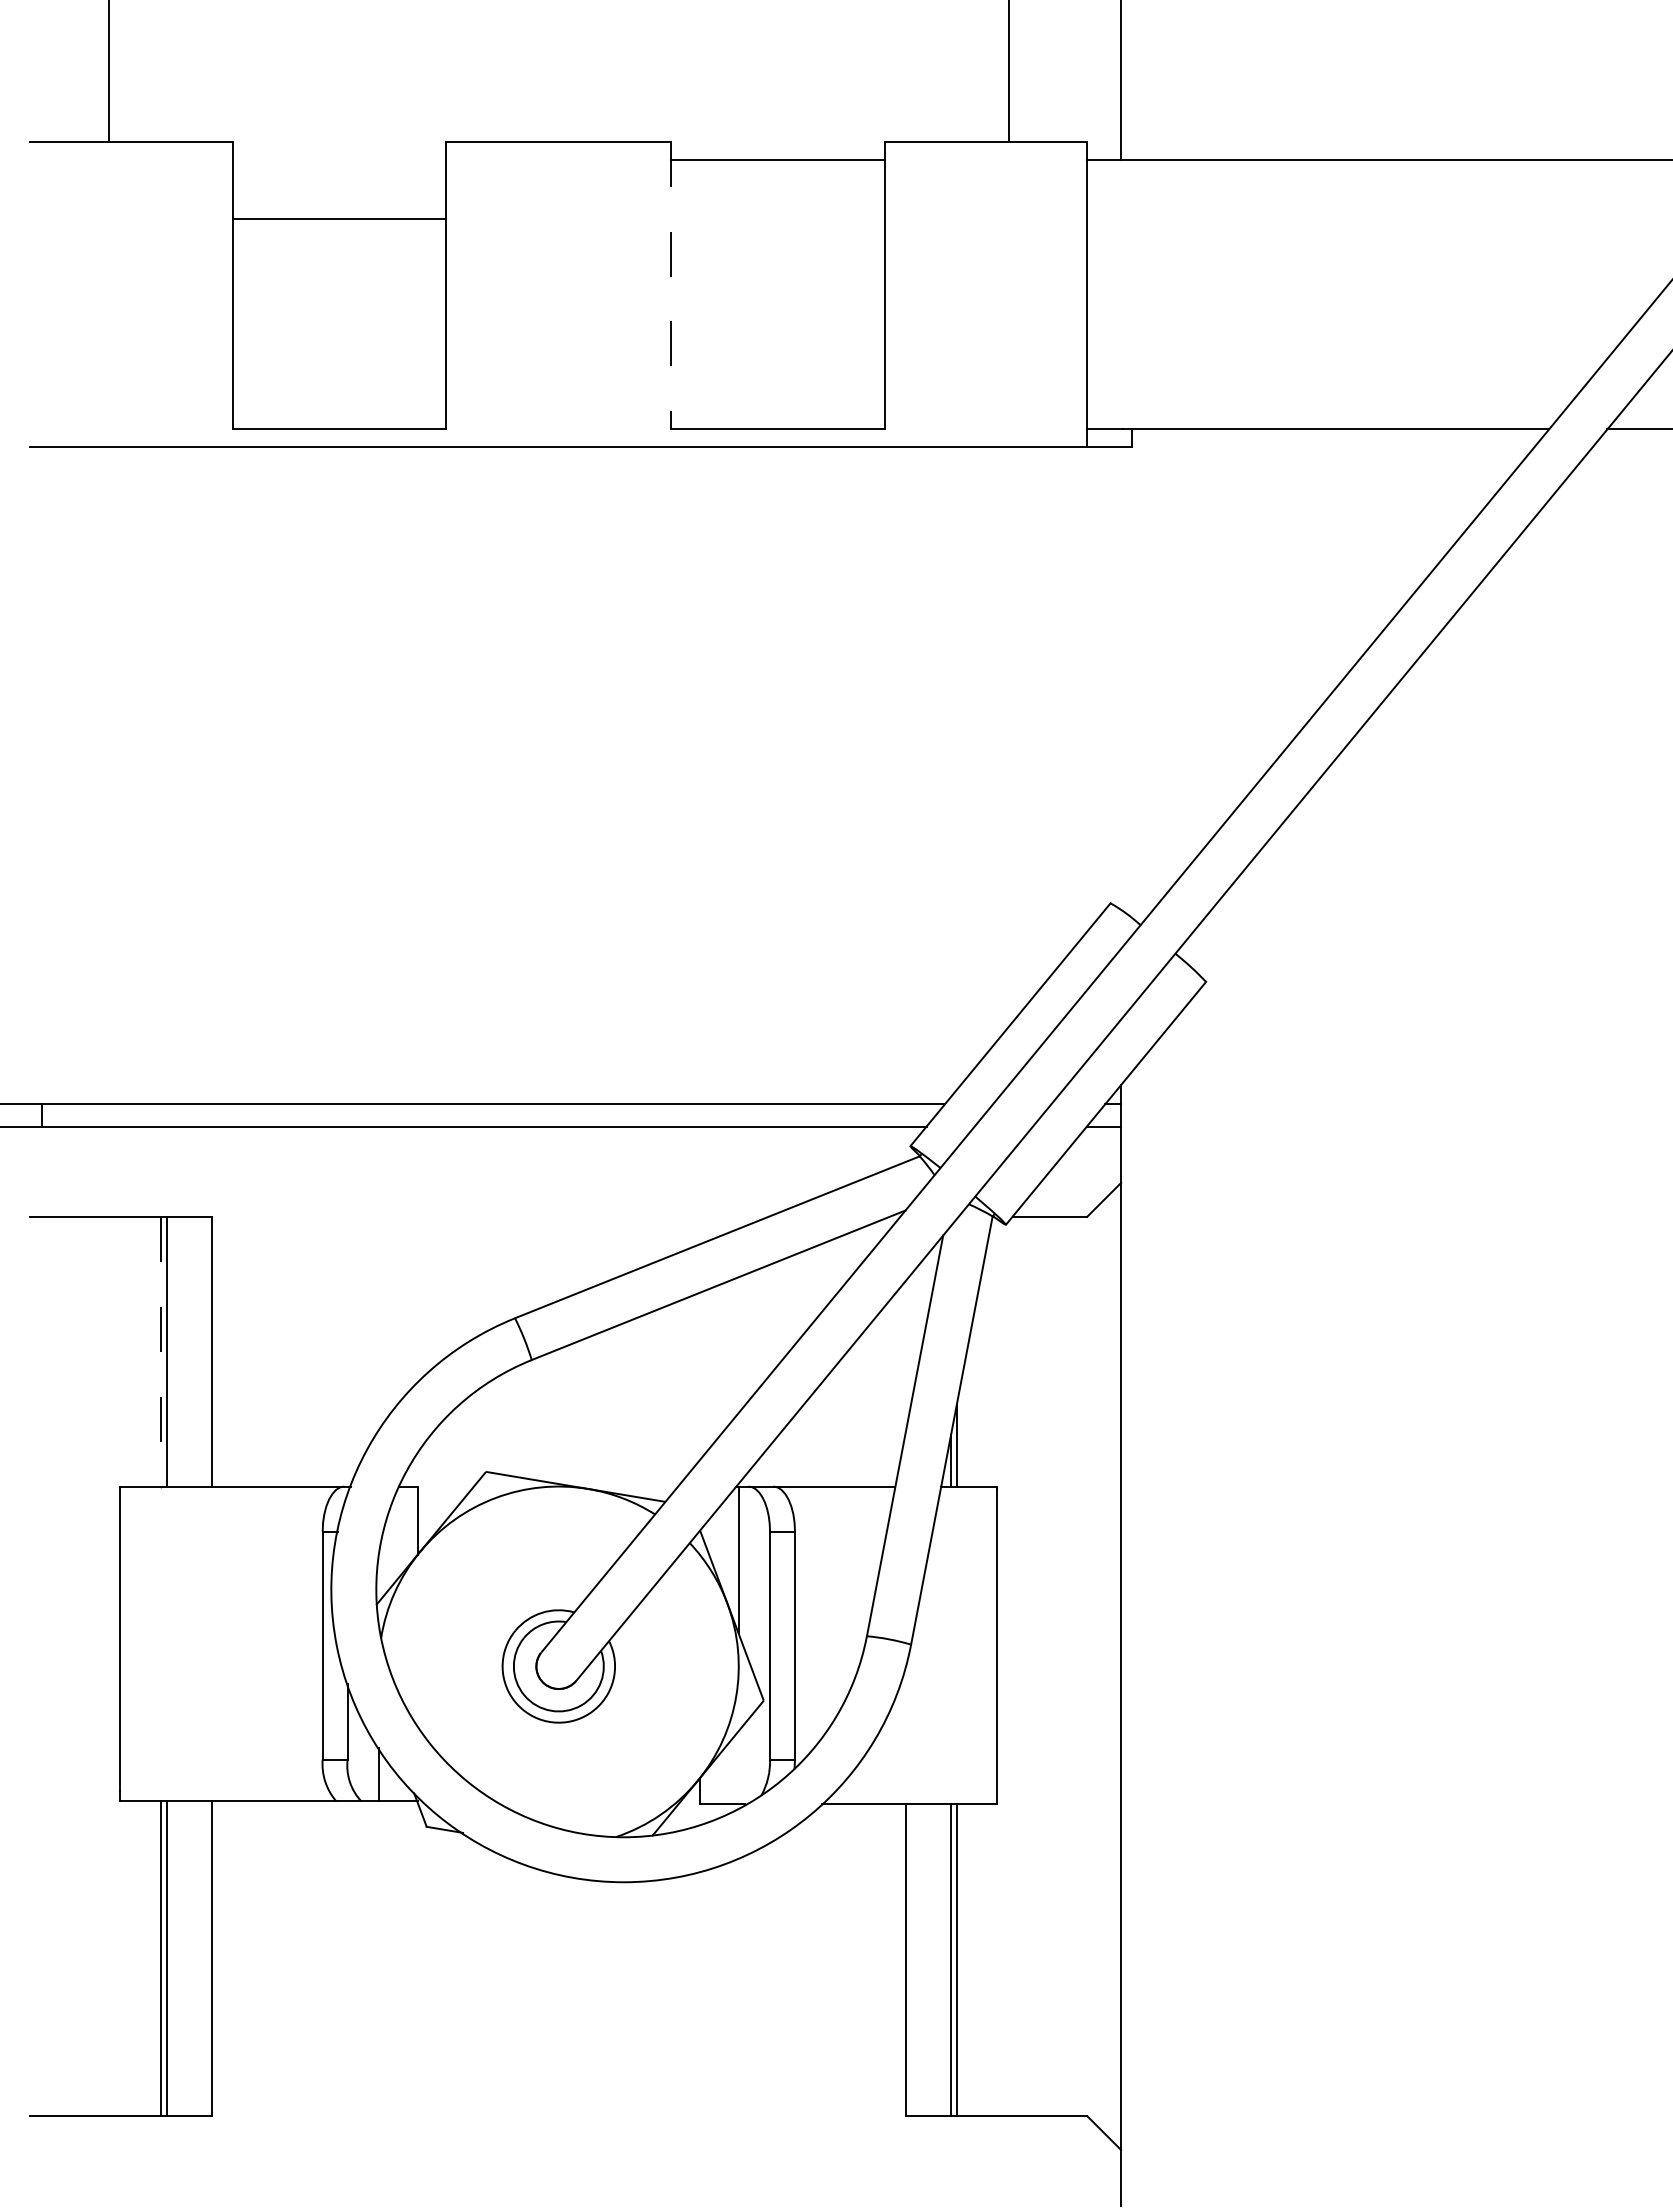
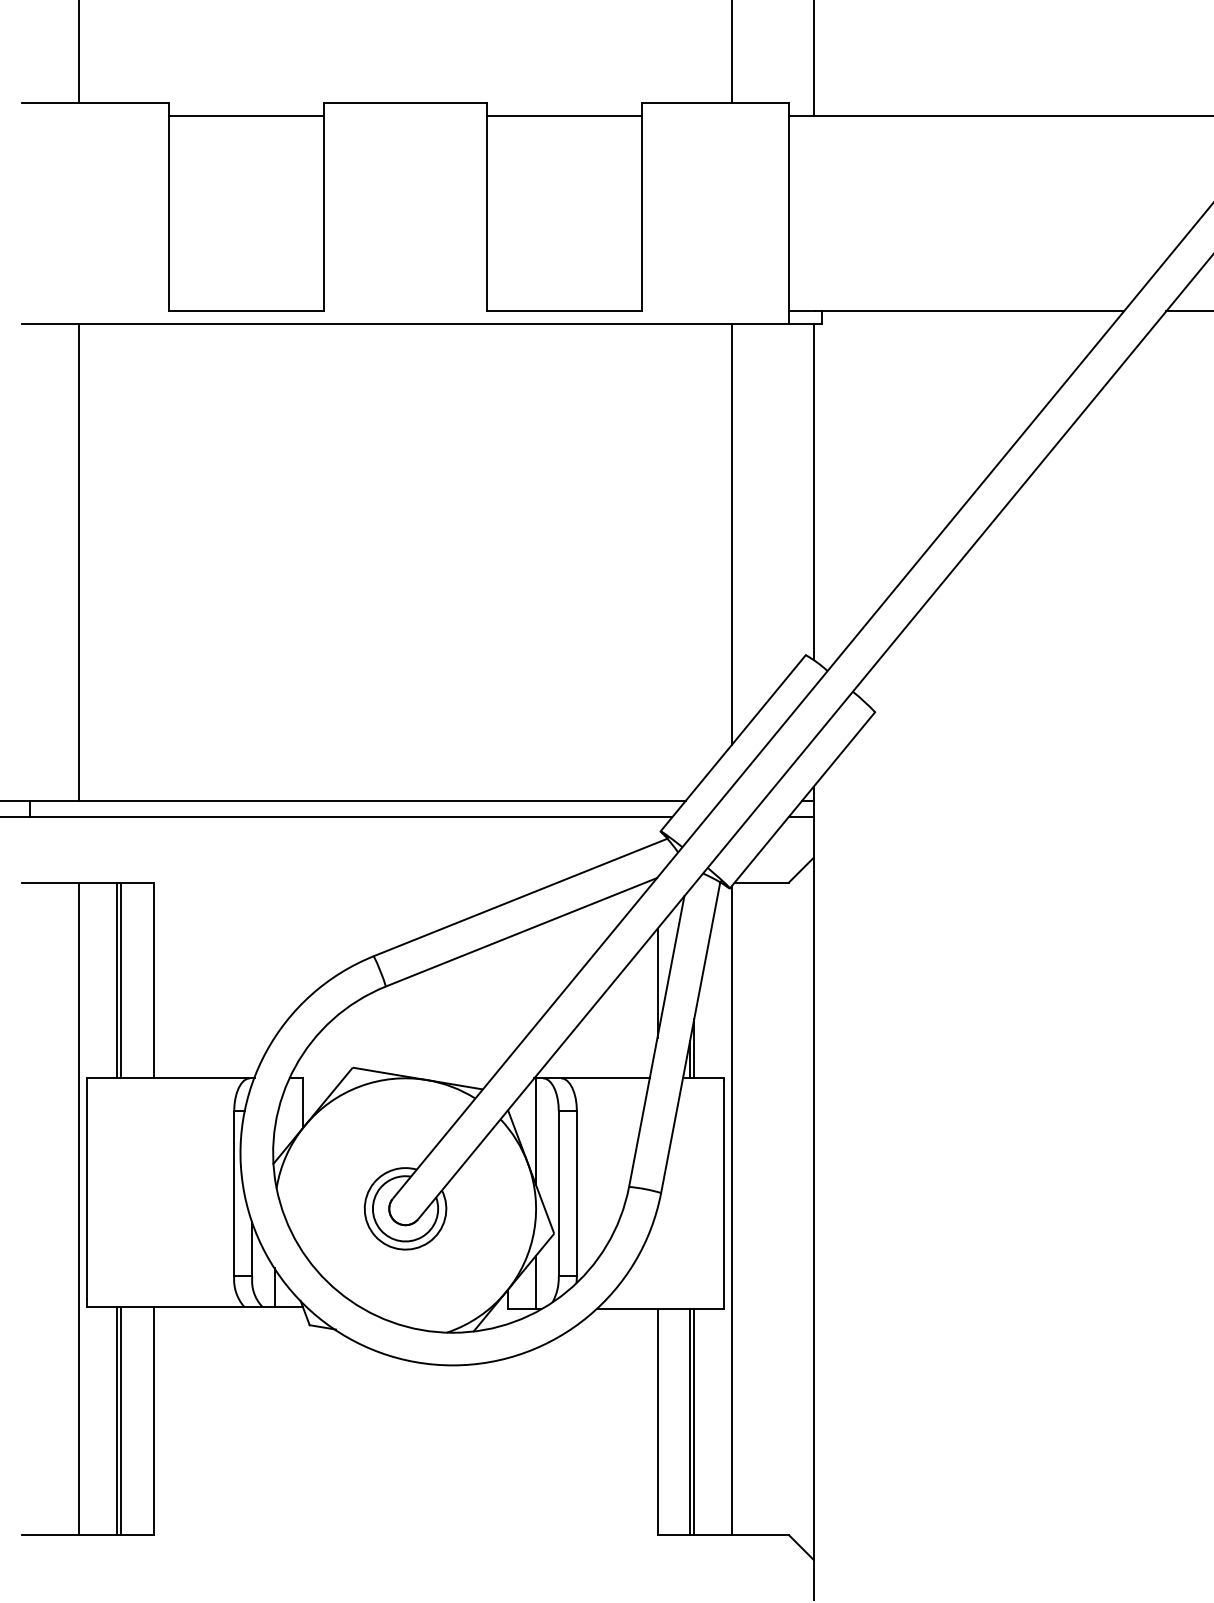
line: (339, 218) -> (246, 115), moved
line: (671, 285) -> (487, 206), dashed -> solid
line: (1121, 678) -> (813, 492), added
line: (1008, 736) -> (731, 534), added
line: (109, 775) -> (79, 562), added
line: (160, 1351) -> (116, 980), dashed -> solid
line: (906, 1355) -> (657, 983), added
line: (109, 1666) -> (79, 1208), added
line: (1008, 1668) -> (731, 1210), added
line: (738, 1767) -> (535, 1282), added

